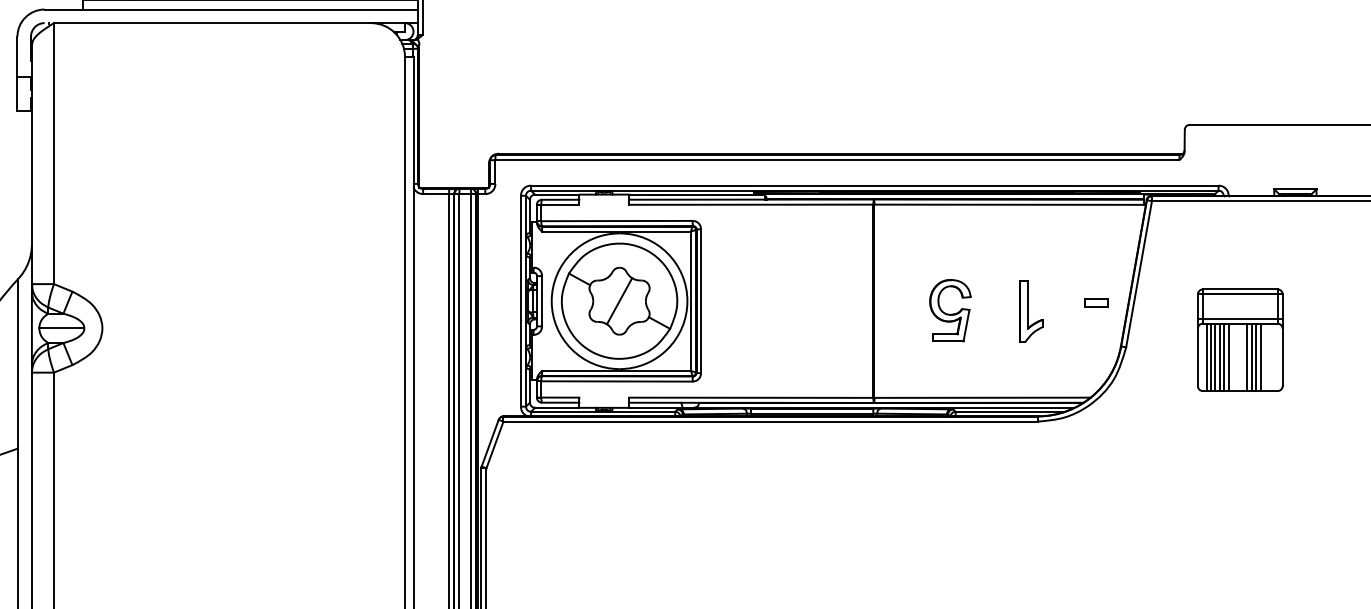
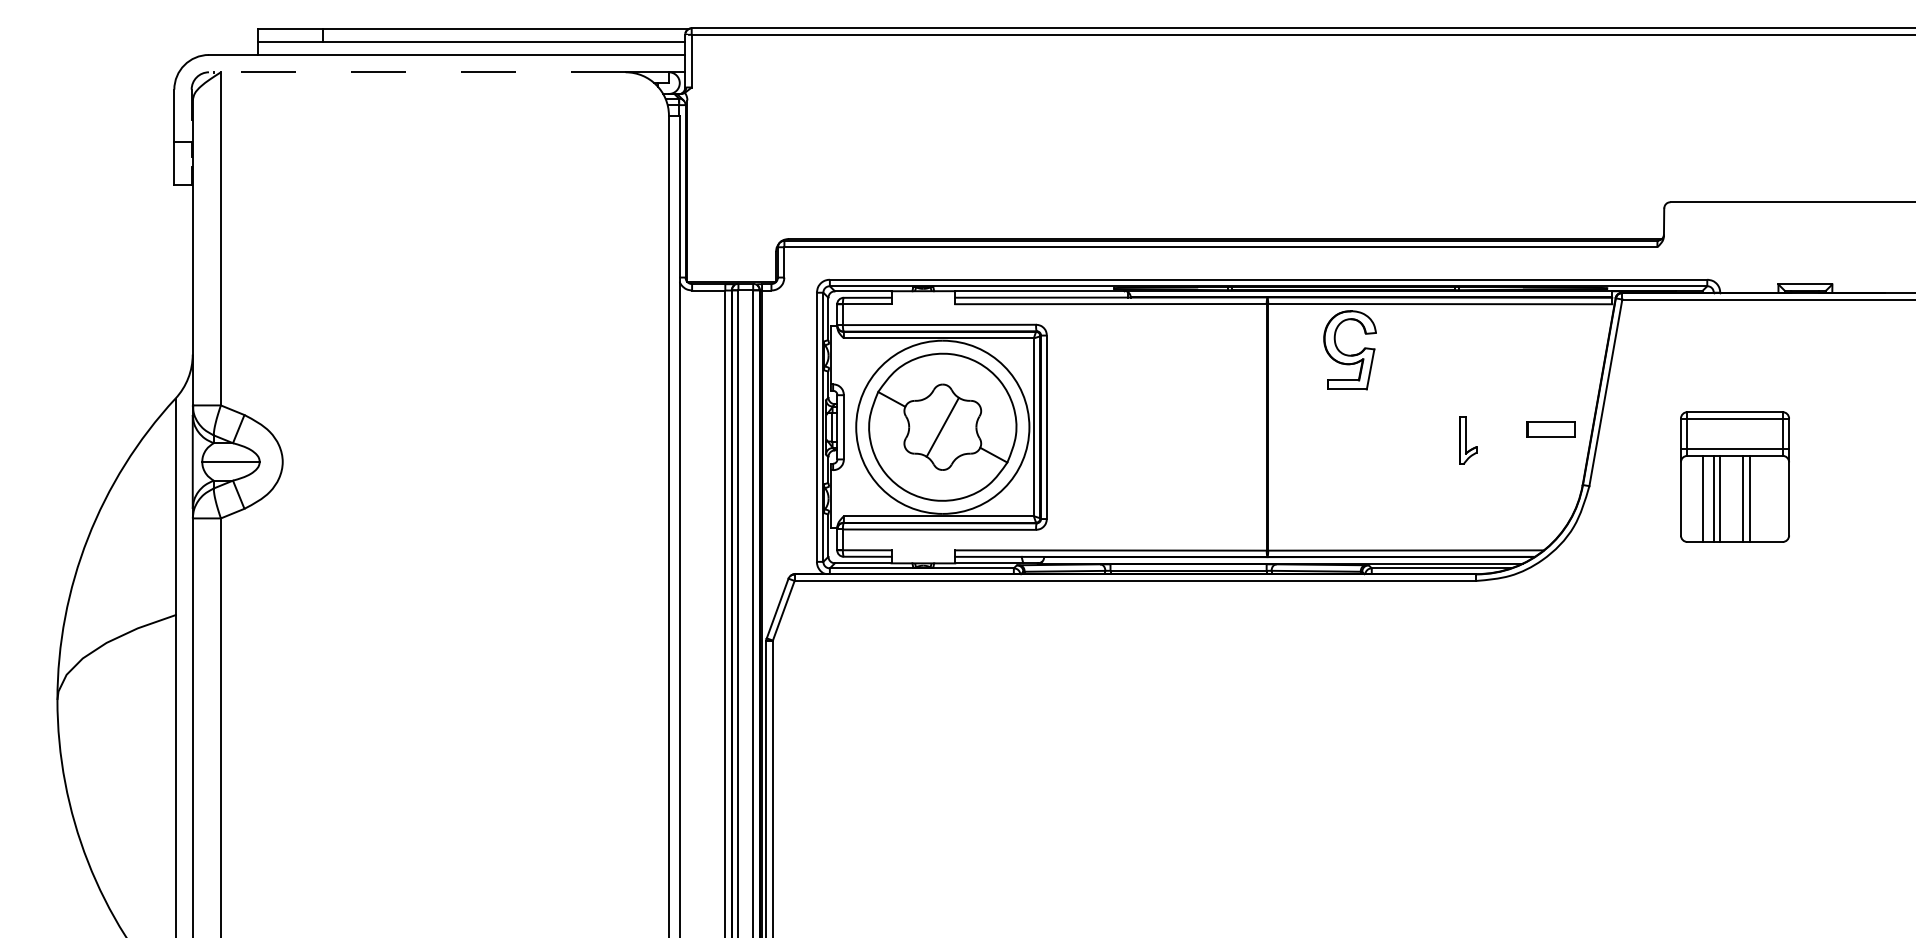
line: (211, 23) -> (422, 72), solid -> dashed
part: (1095, 302) -> (1550, 429), size x1.6
part: (949, 310) -> (1349, 350), moved
part: (1031, 311) -> (1468, 440), size x0.6
line: (1206, 357) -> (1691, 498), removed
line: (1210, 357) -> (1697, 498), removed
line: (1220, 357) -> (1709, 498), removed
line: (1255, 357) -> (1754, 498), removed
line: (1260, 357) -> (1760, 498), removed

